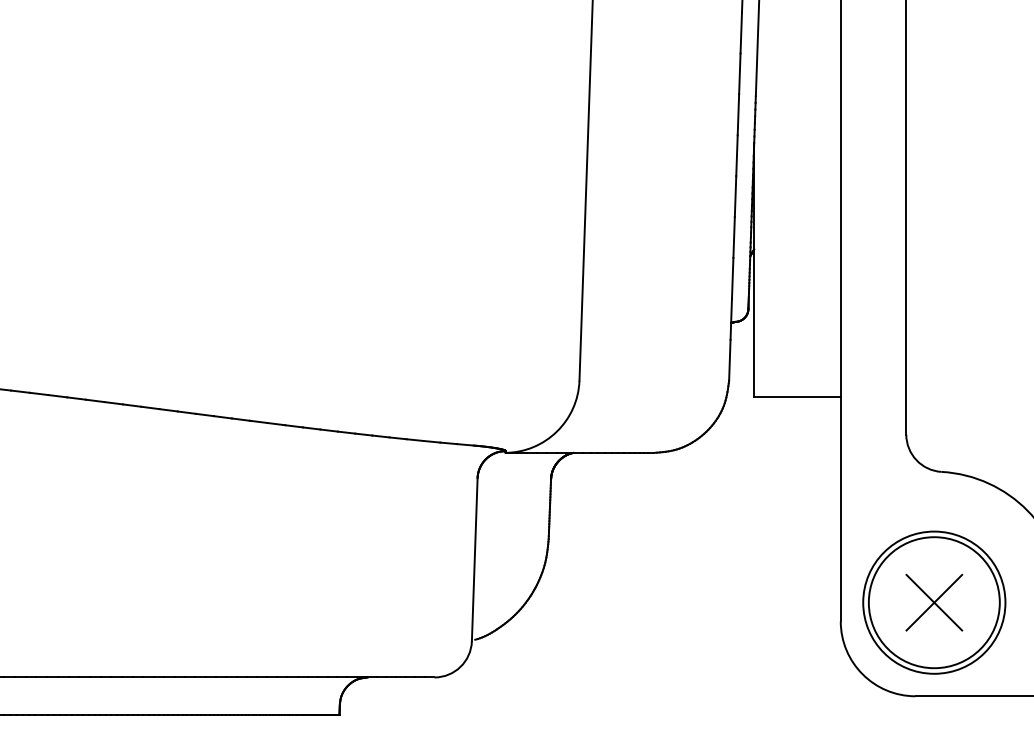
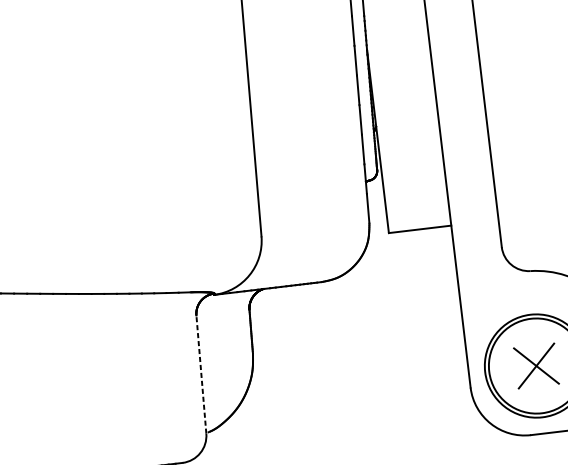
line: (474, 559) -> (201, 374), solid -> dashed

